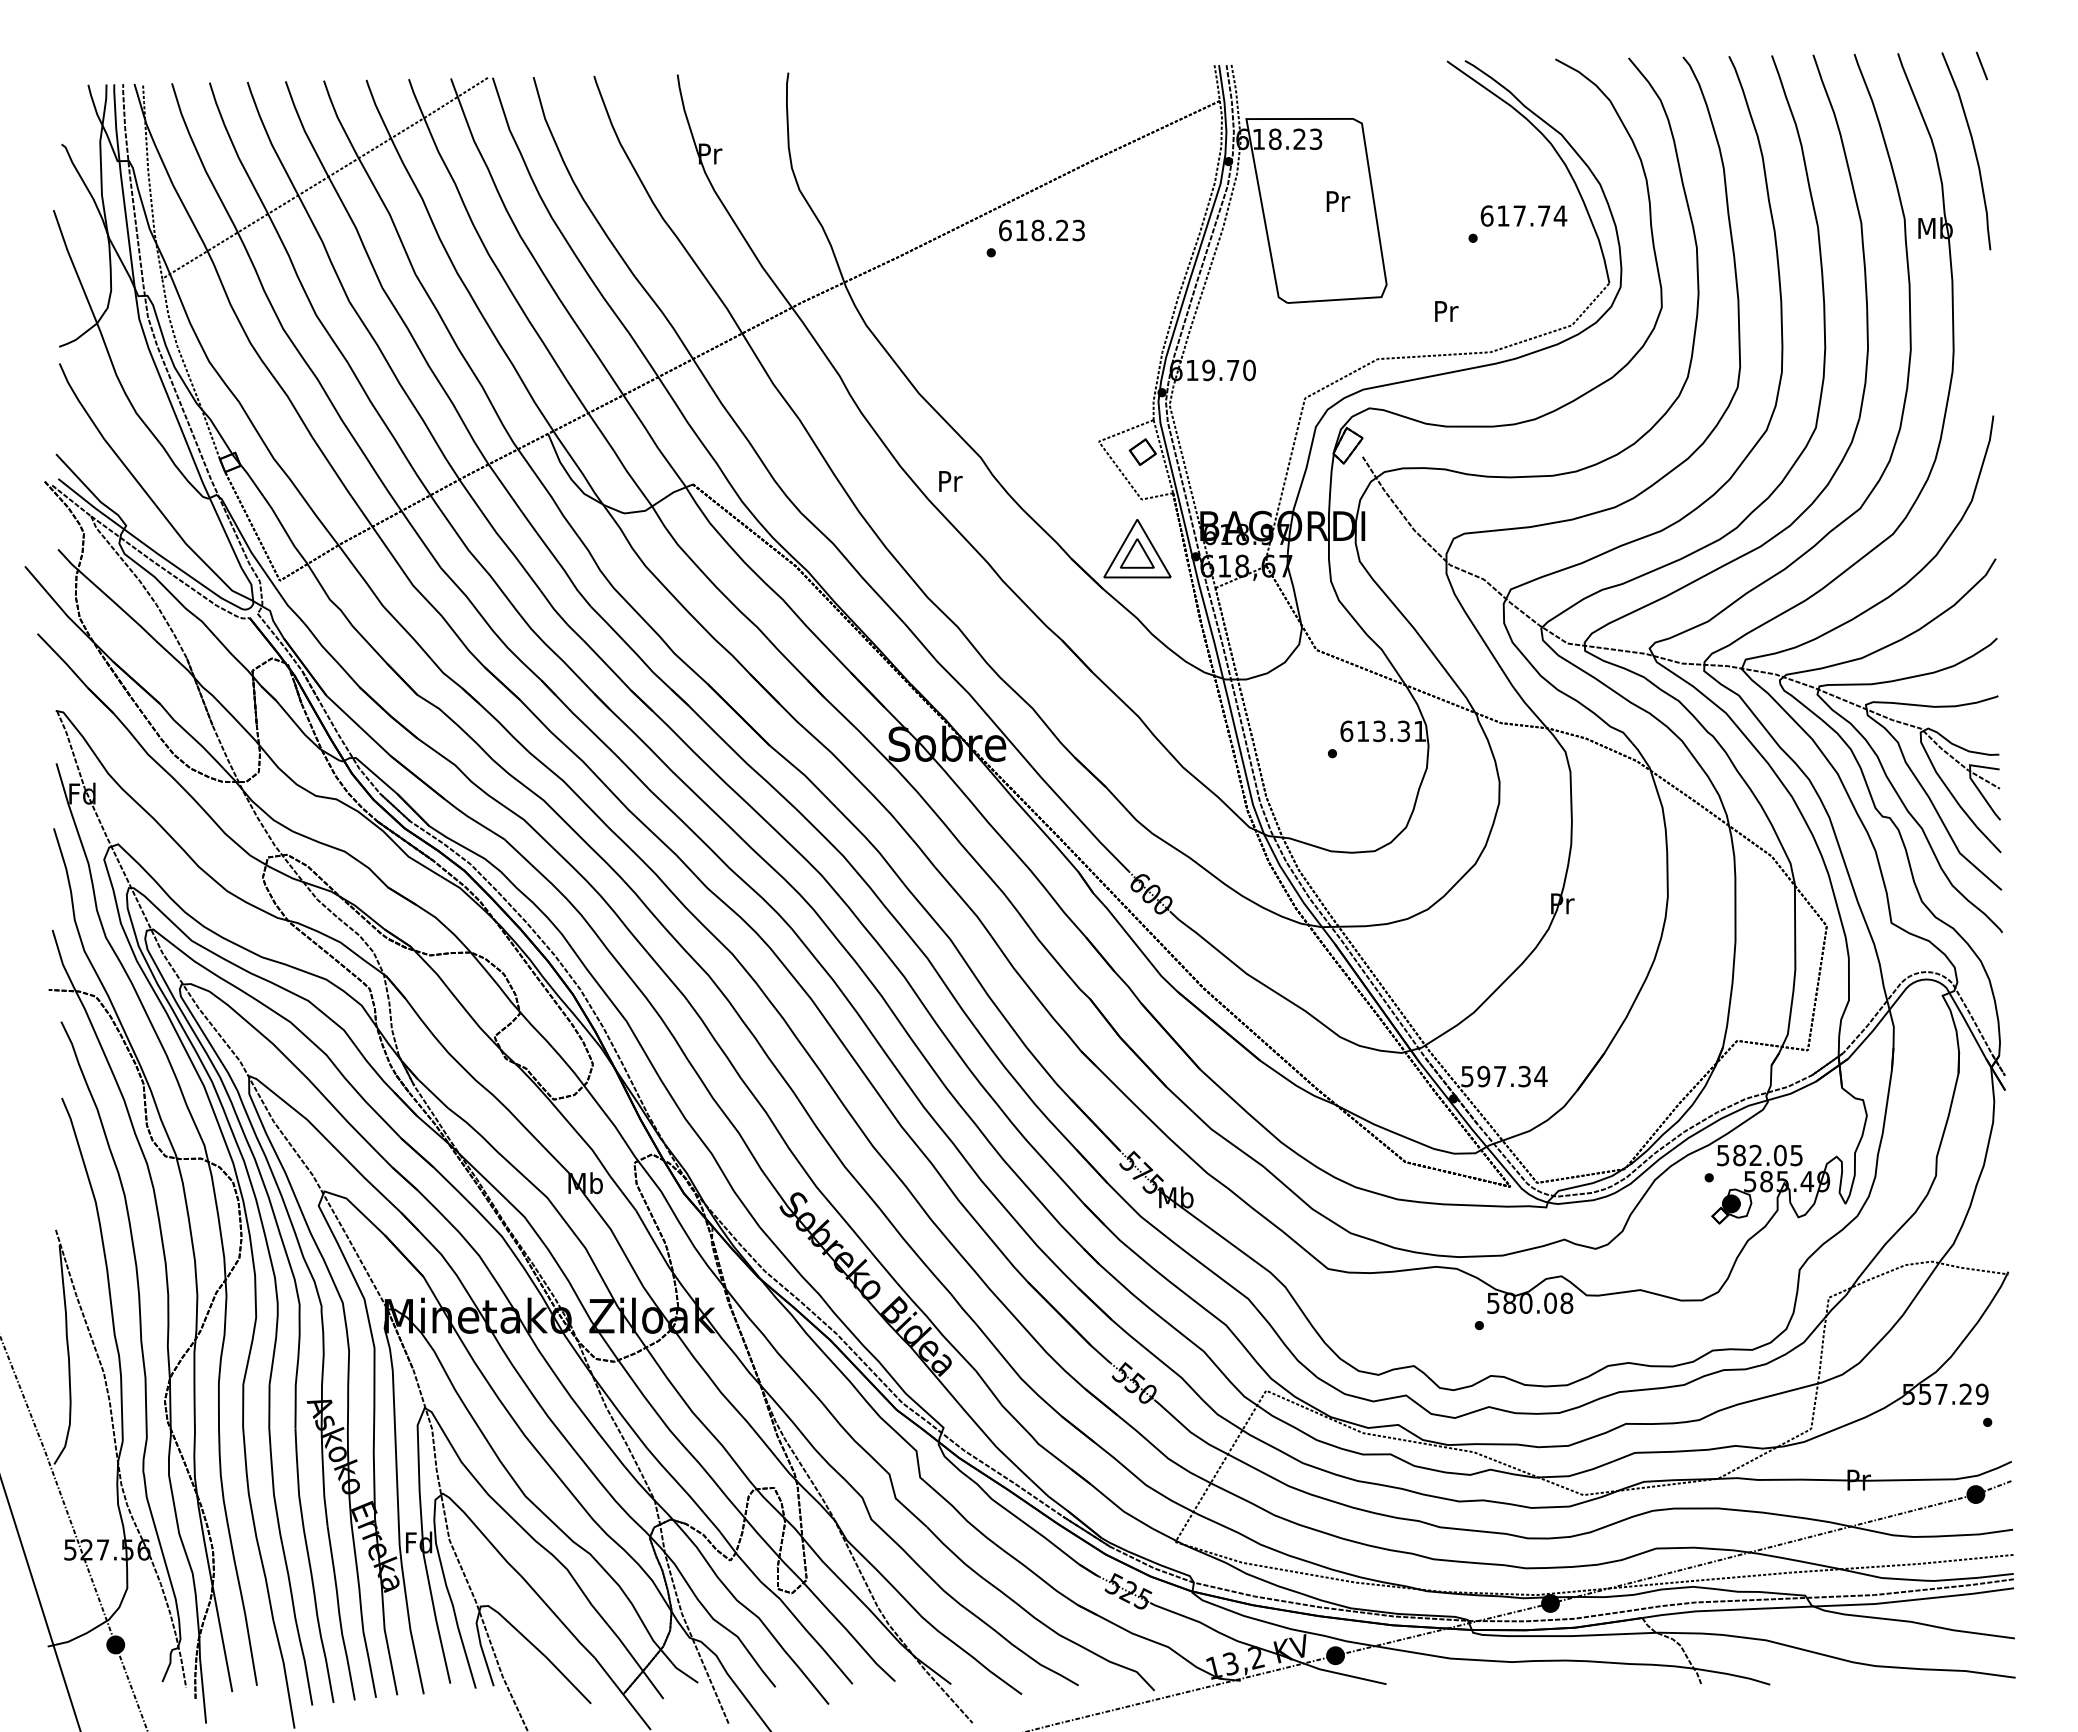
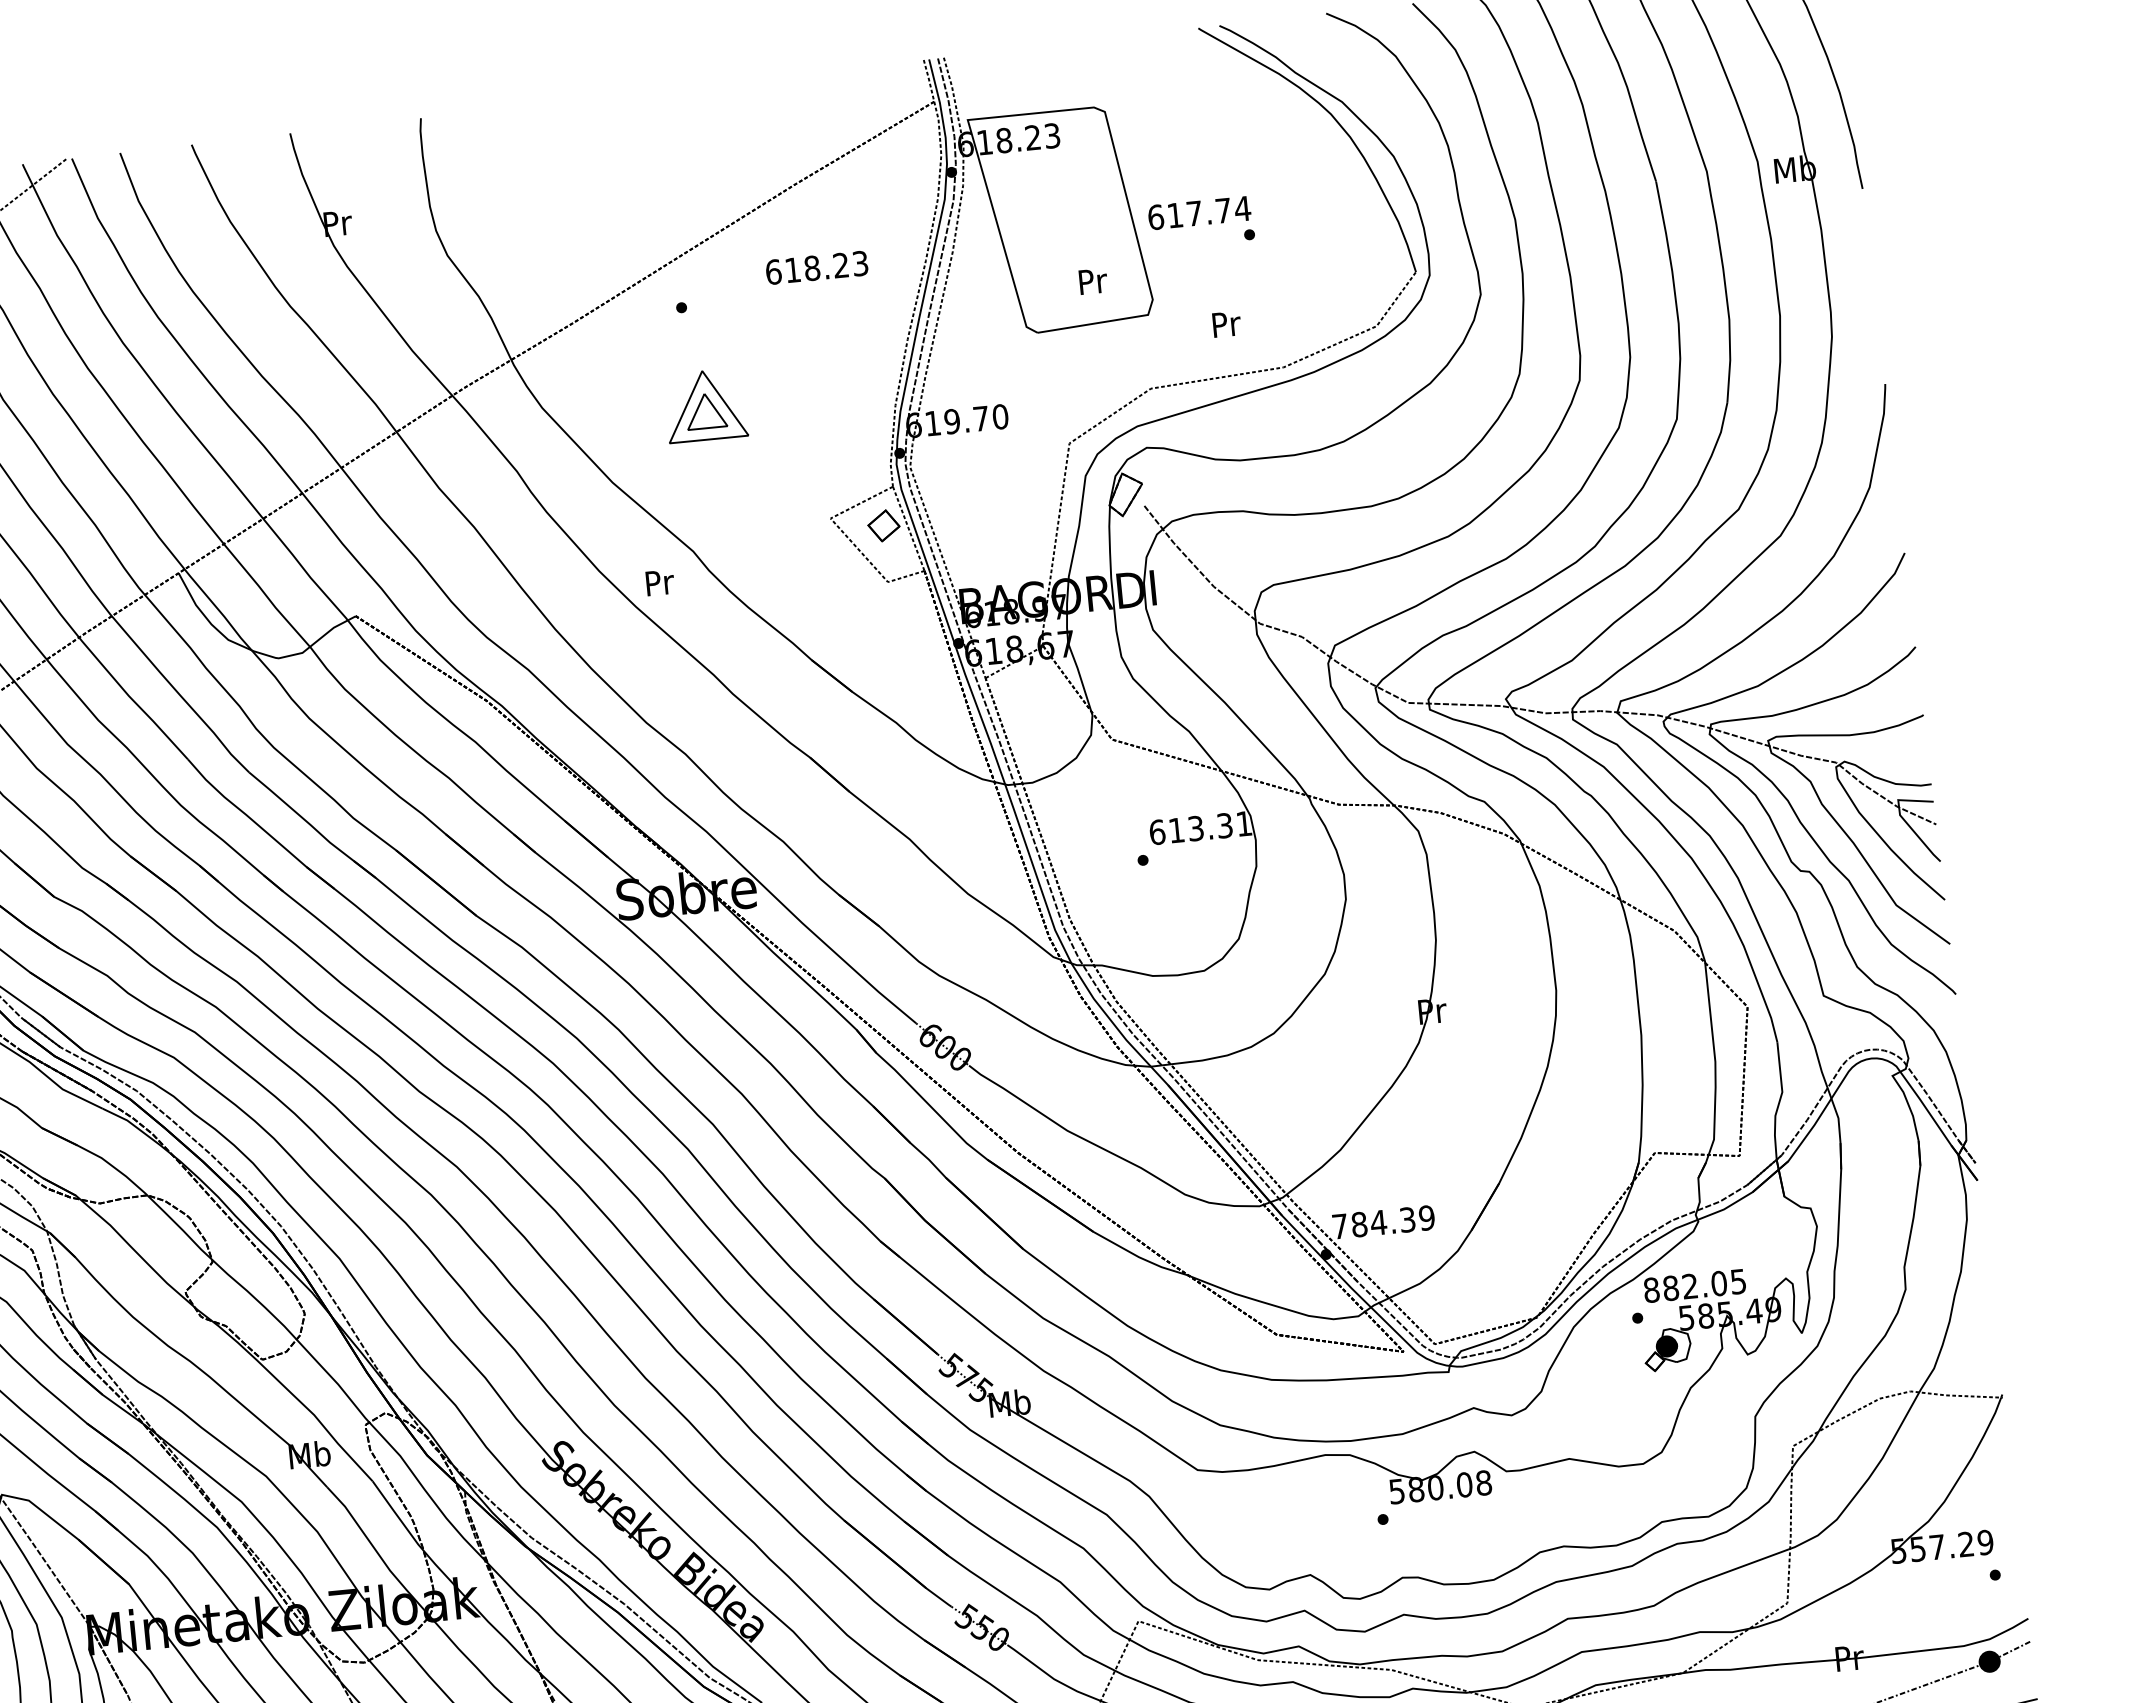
text: (1338, 201) -> (1093, 281), moved
text: (1523, 215) -> (1198, 212), moved
text: (1041, 230) -> (816, 267), moved
part: (1137, 548) -> (705, 405), moved
text: (1504, 1076) -> (1383, 1222), 597.34 -> 784.39
text: (1722, 1155) -> (1650, 1290), 582.05 -> 882.05

